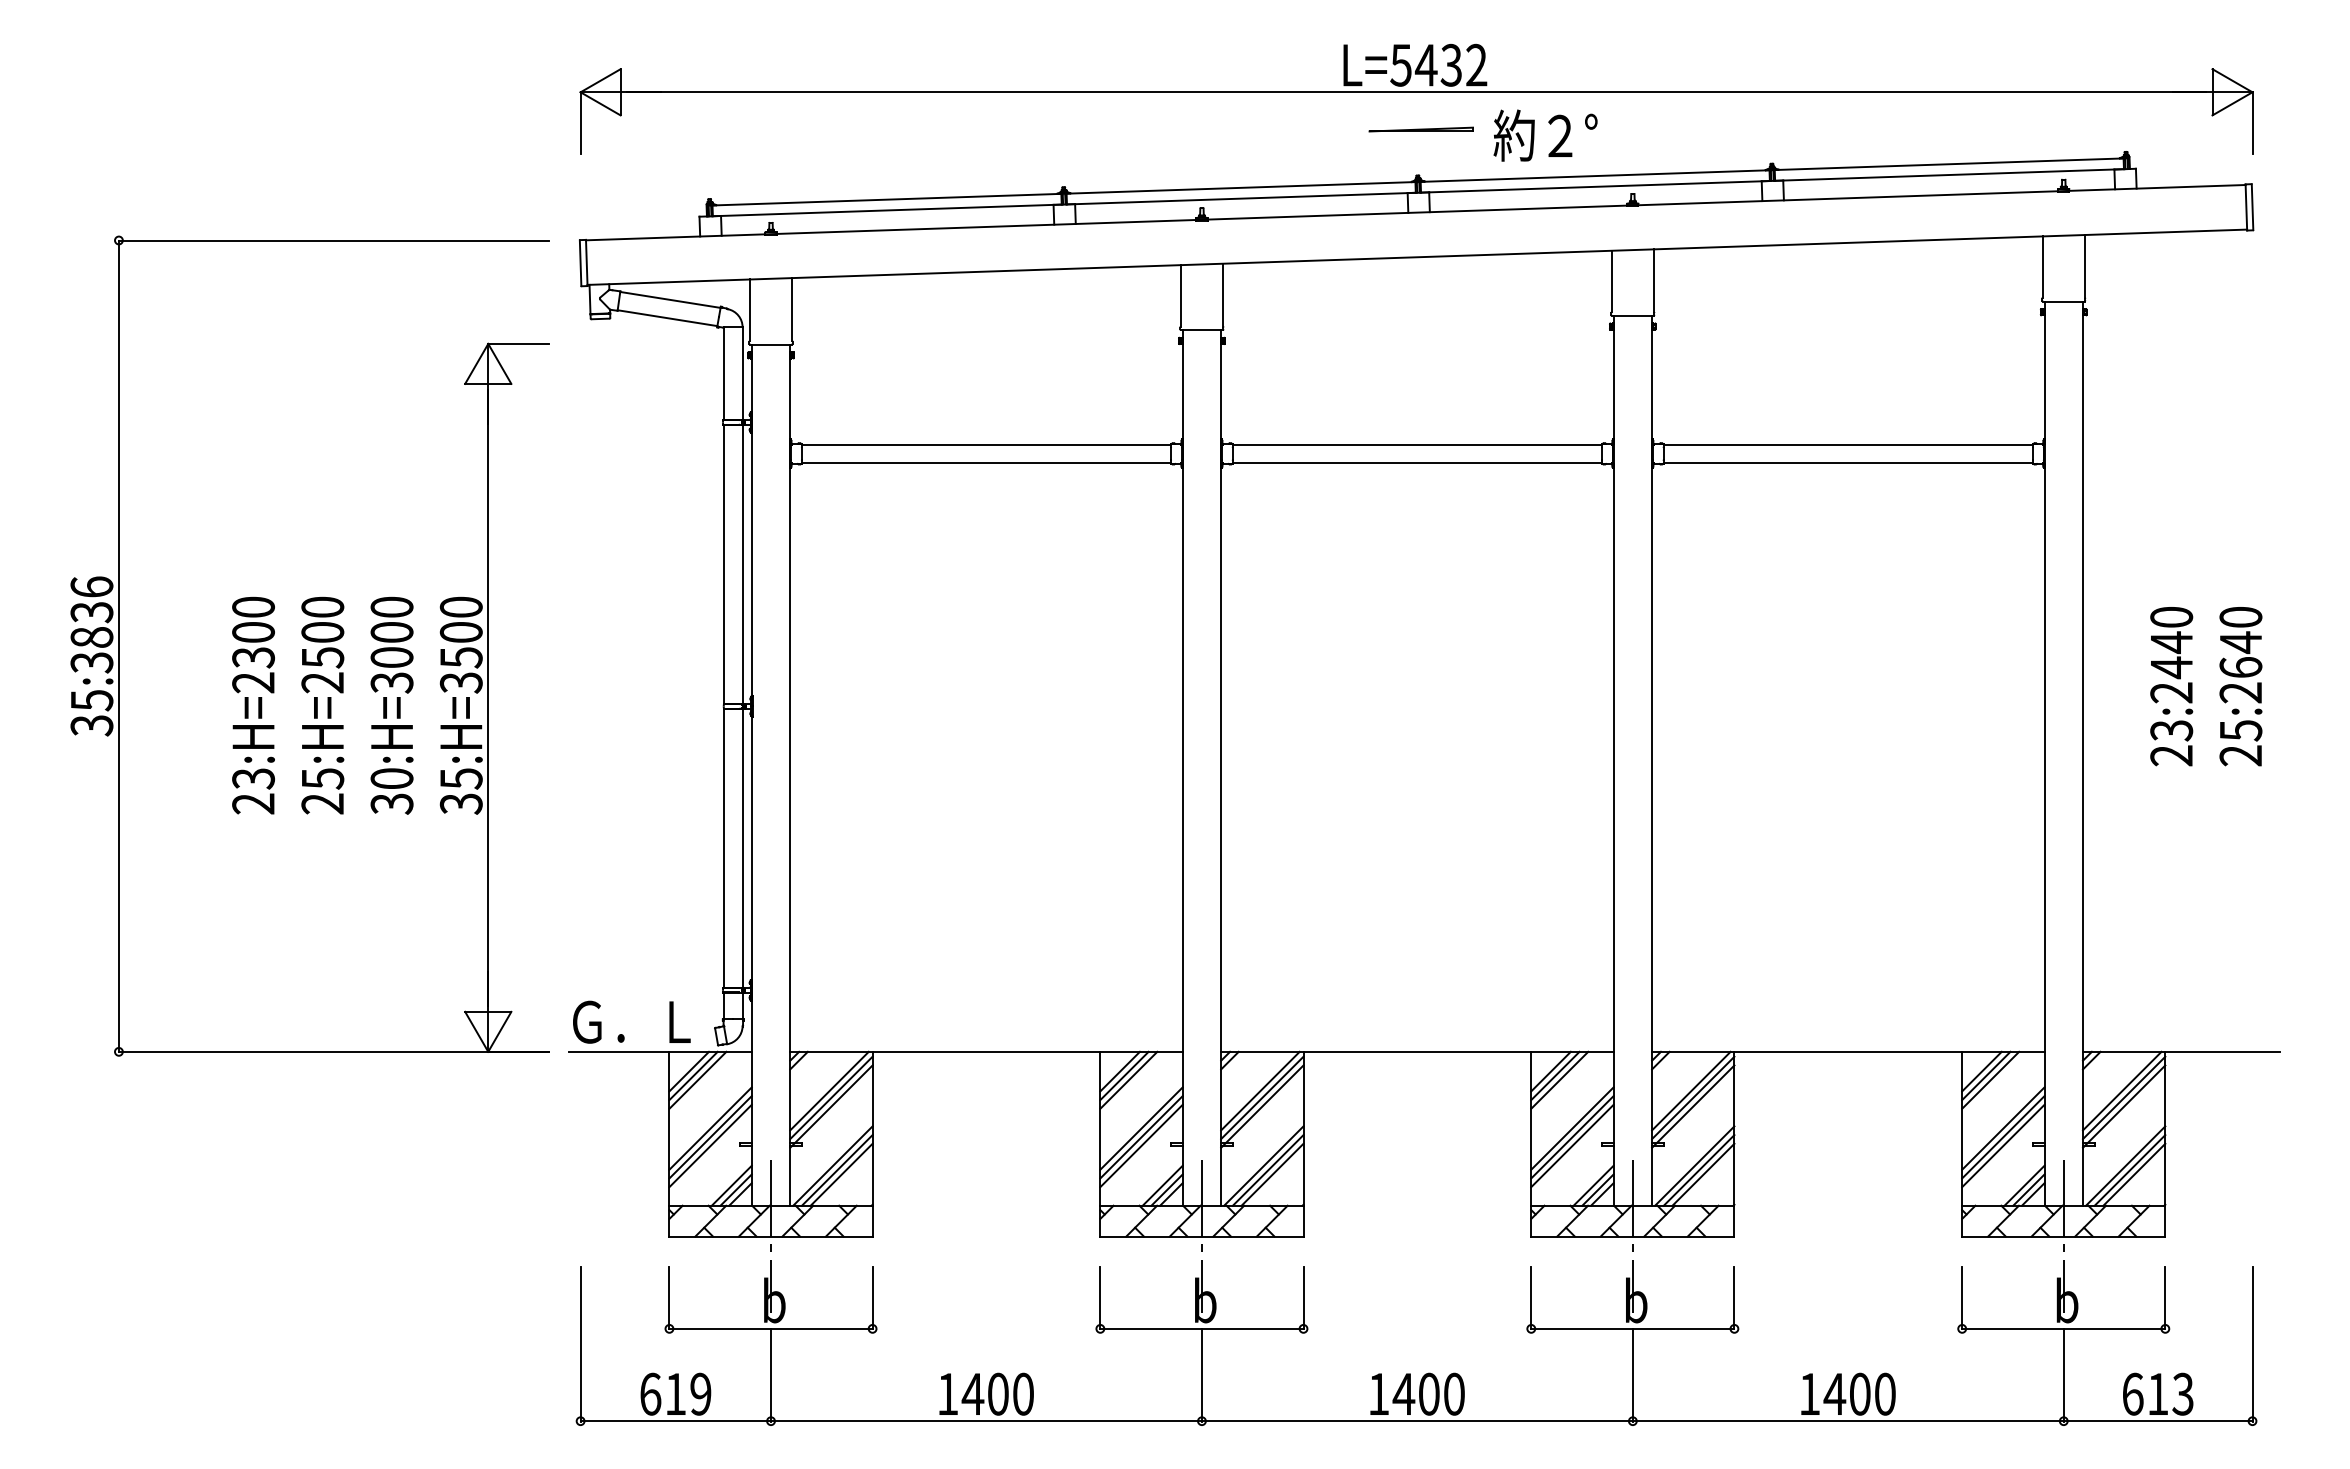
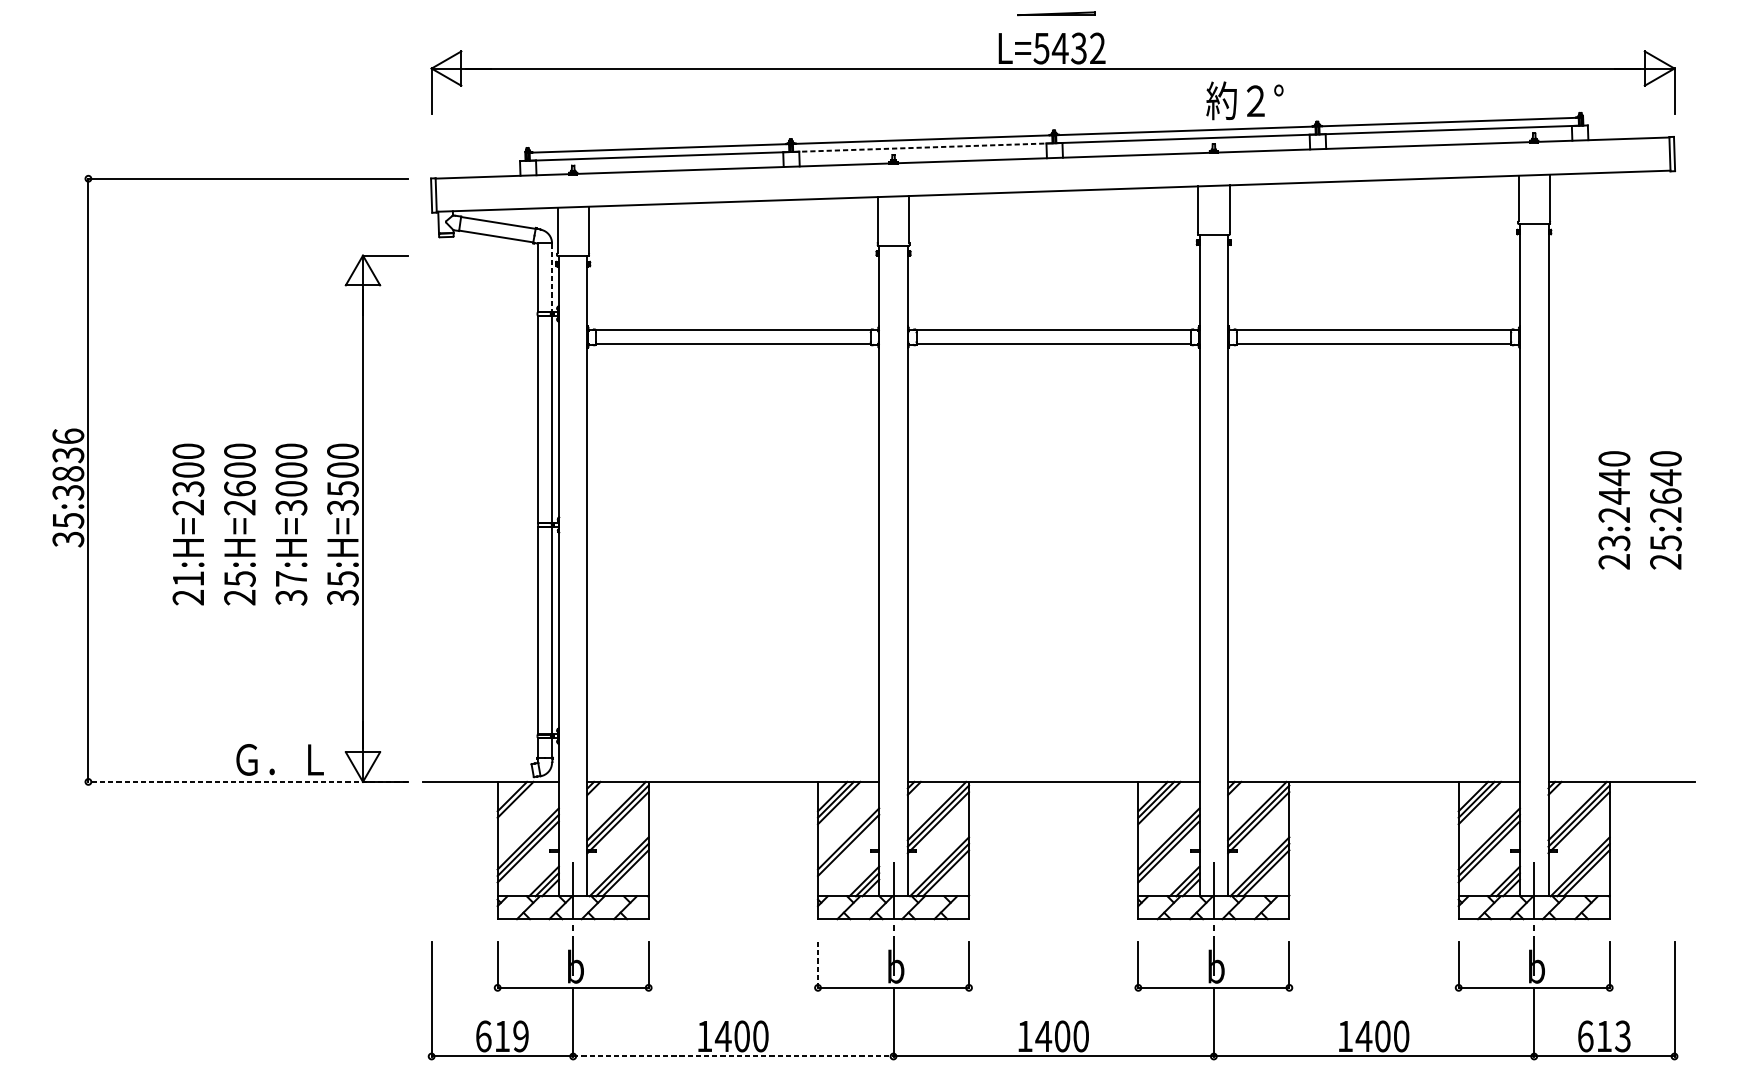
part: (1420, 129) -> (1056, 13), moved
text: (1545, 135) -> (1244, 100), moved
line: (1241, 198) -> (922, 147), solid -> dashed
line: (742, 374) -> (551, 278), solid -> dashed
text: (322, 657) -> (239, 488), 25:H=2500 -> 25:H=2600
text: (253, 778) -> (188, 578), 23:H=2300 -> 21:H=2300
text: (391, 778) -> (291, 578), 30:H=3000 -> 37:H=3000
text: (631, 1021) -> (279, 759), moved
line: (333, 1051) -> (247, 781), solid -> dashed
line: (697, 1079) -> (518, 802), removed
line: (1141, 1145) -> (848, 851), removed
line: (1100, 1298) -> (818, 965), solid -> dashed
line: (986, 1421) -> (733, 1056), solid -> dashed

